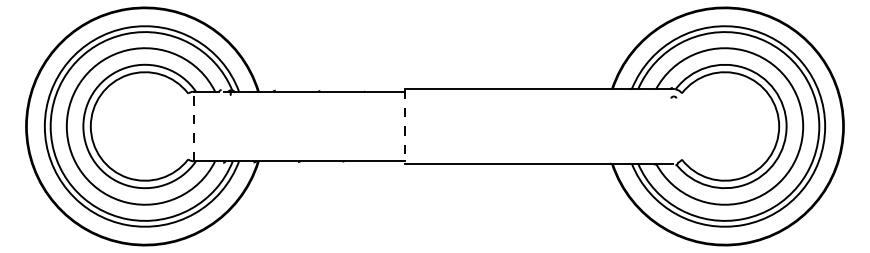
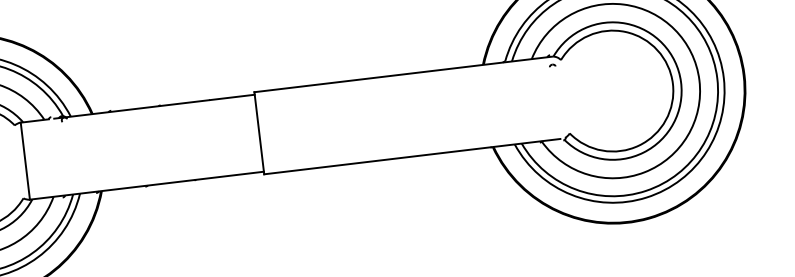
line: (193, 126) -> (25, 161), dashed -> solid
line: (405, 126) -> (259, 133), dashed -> solid

